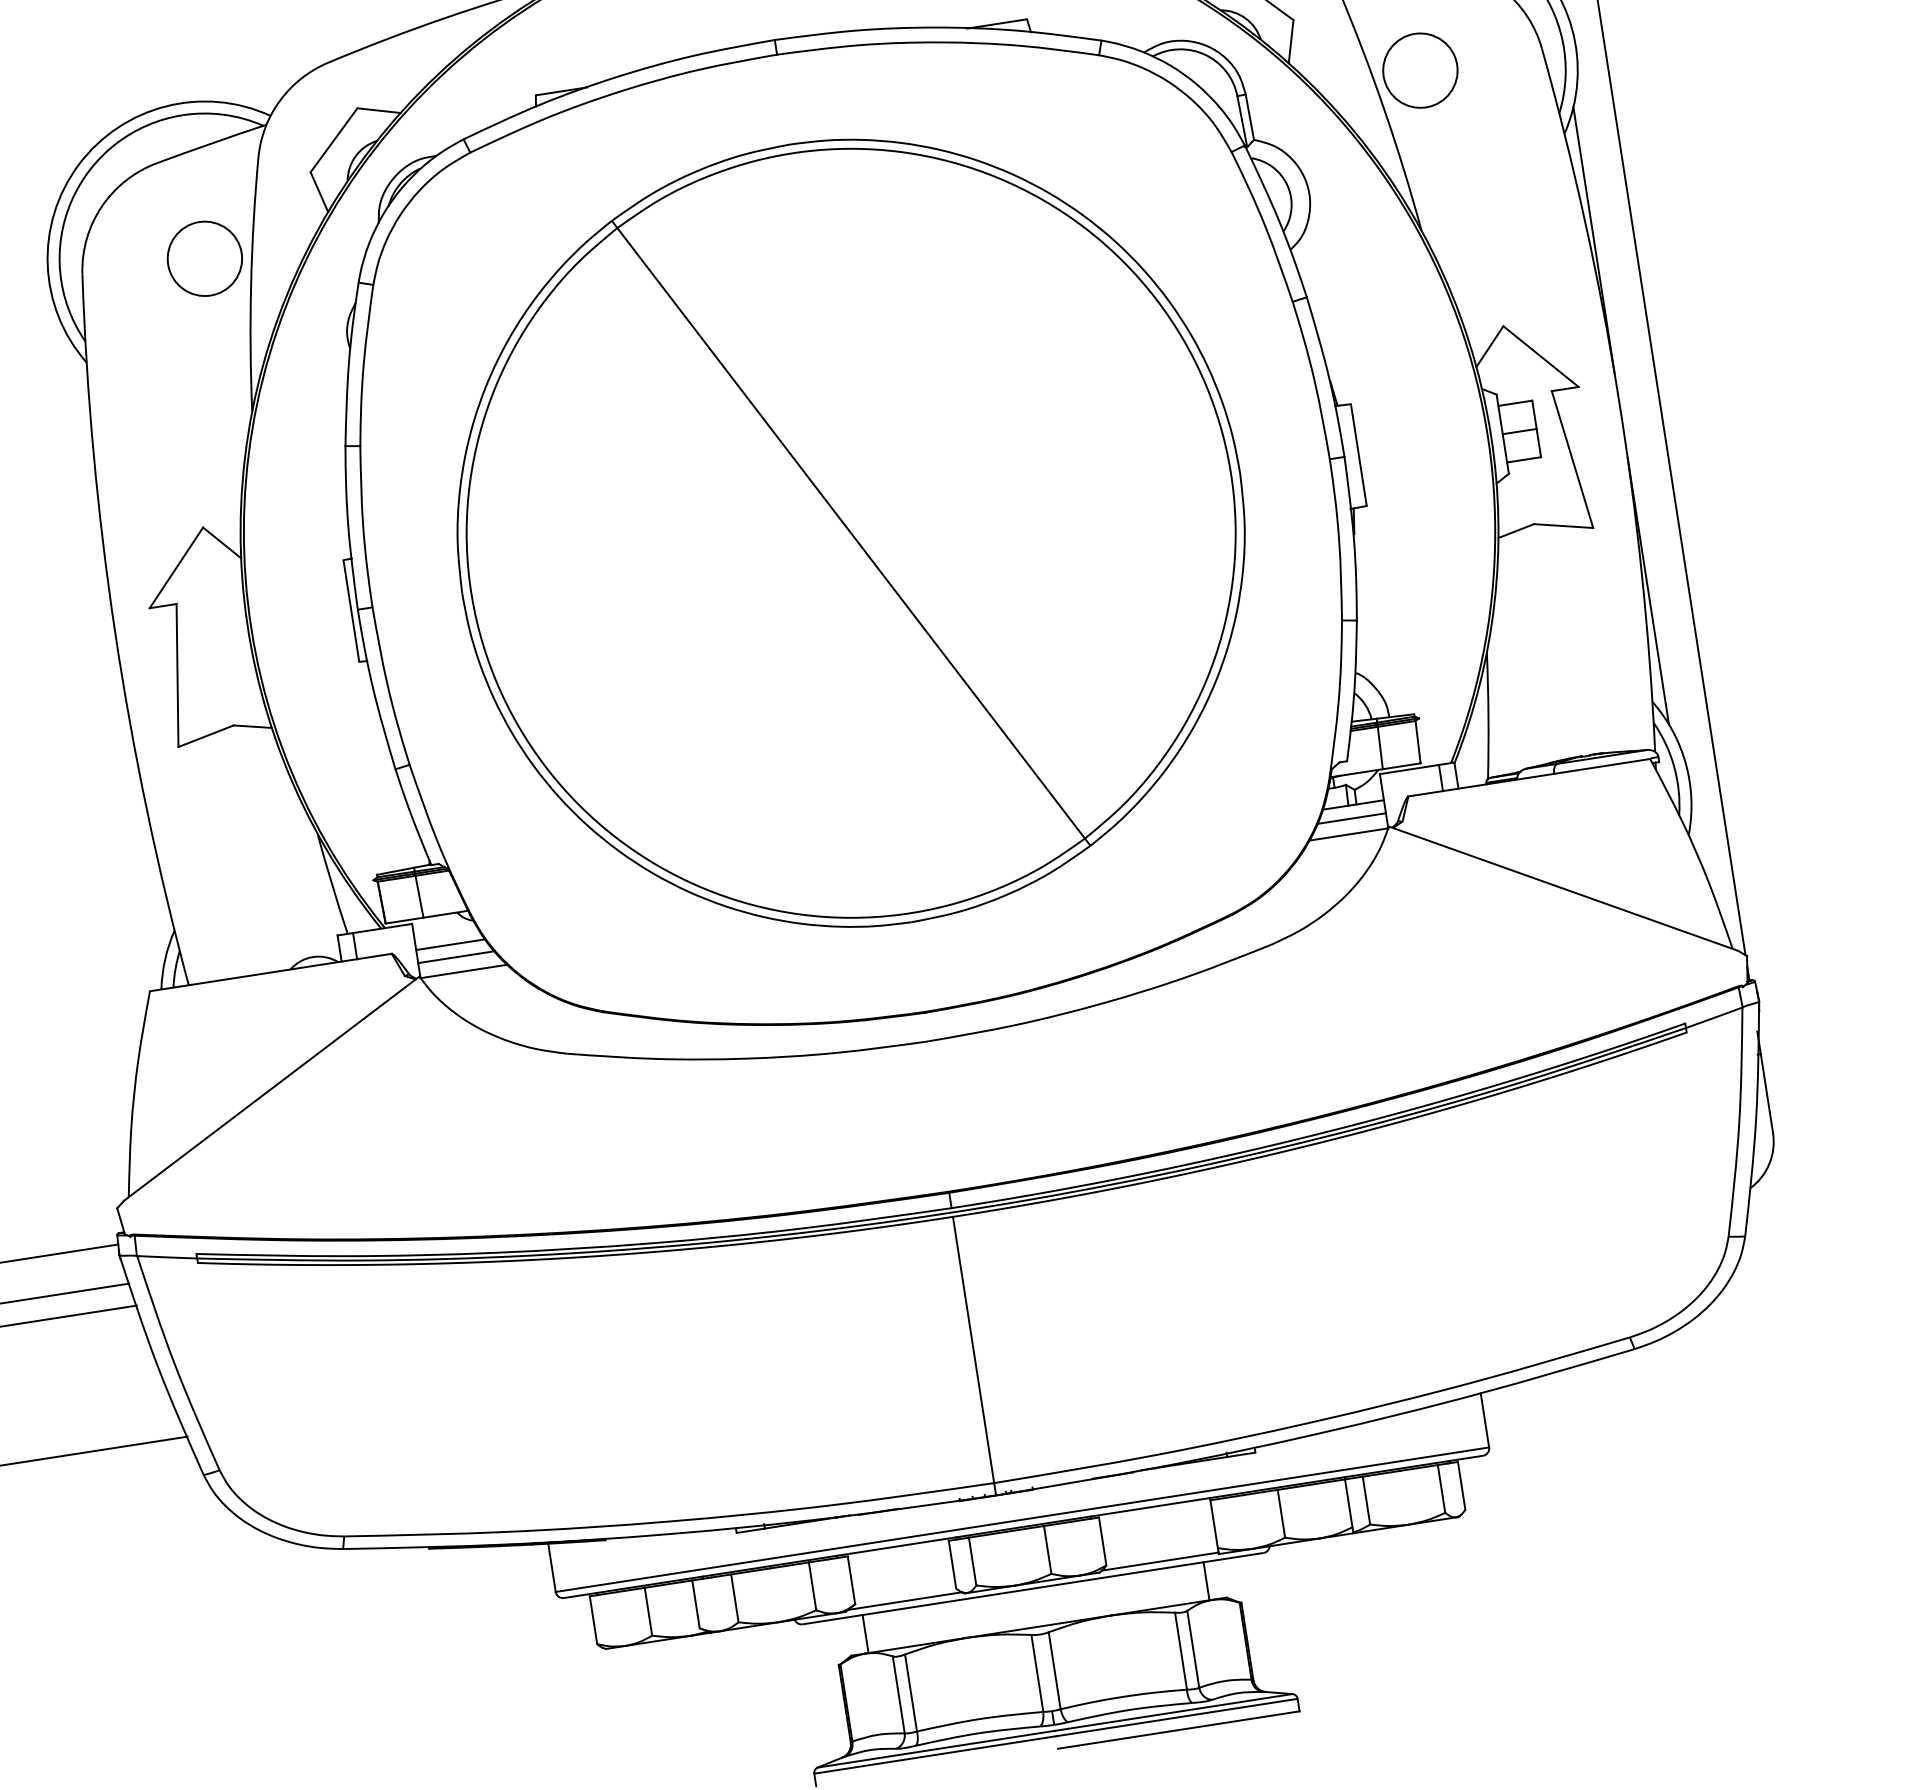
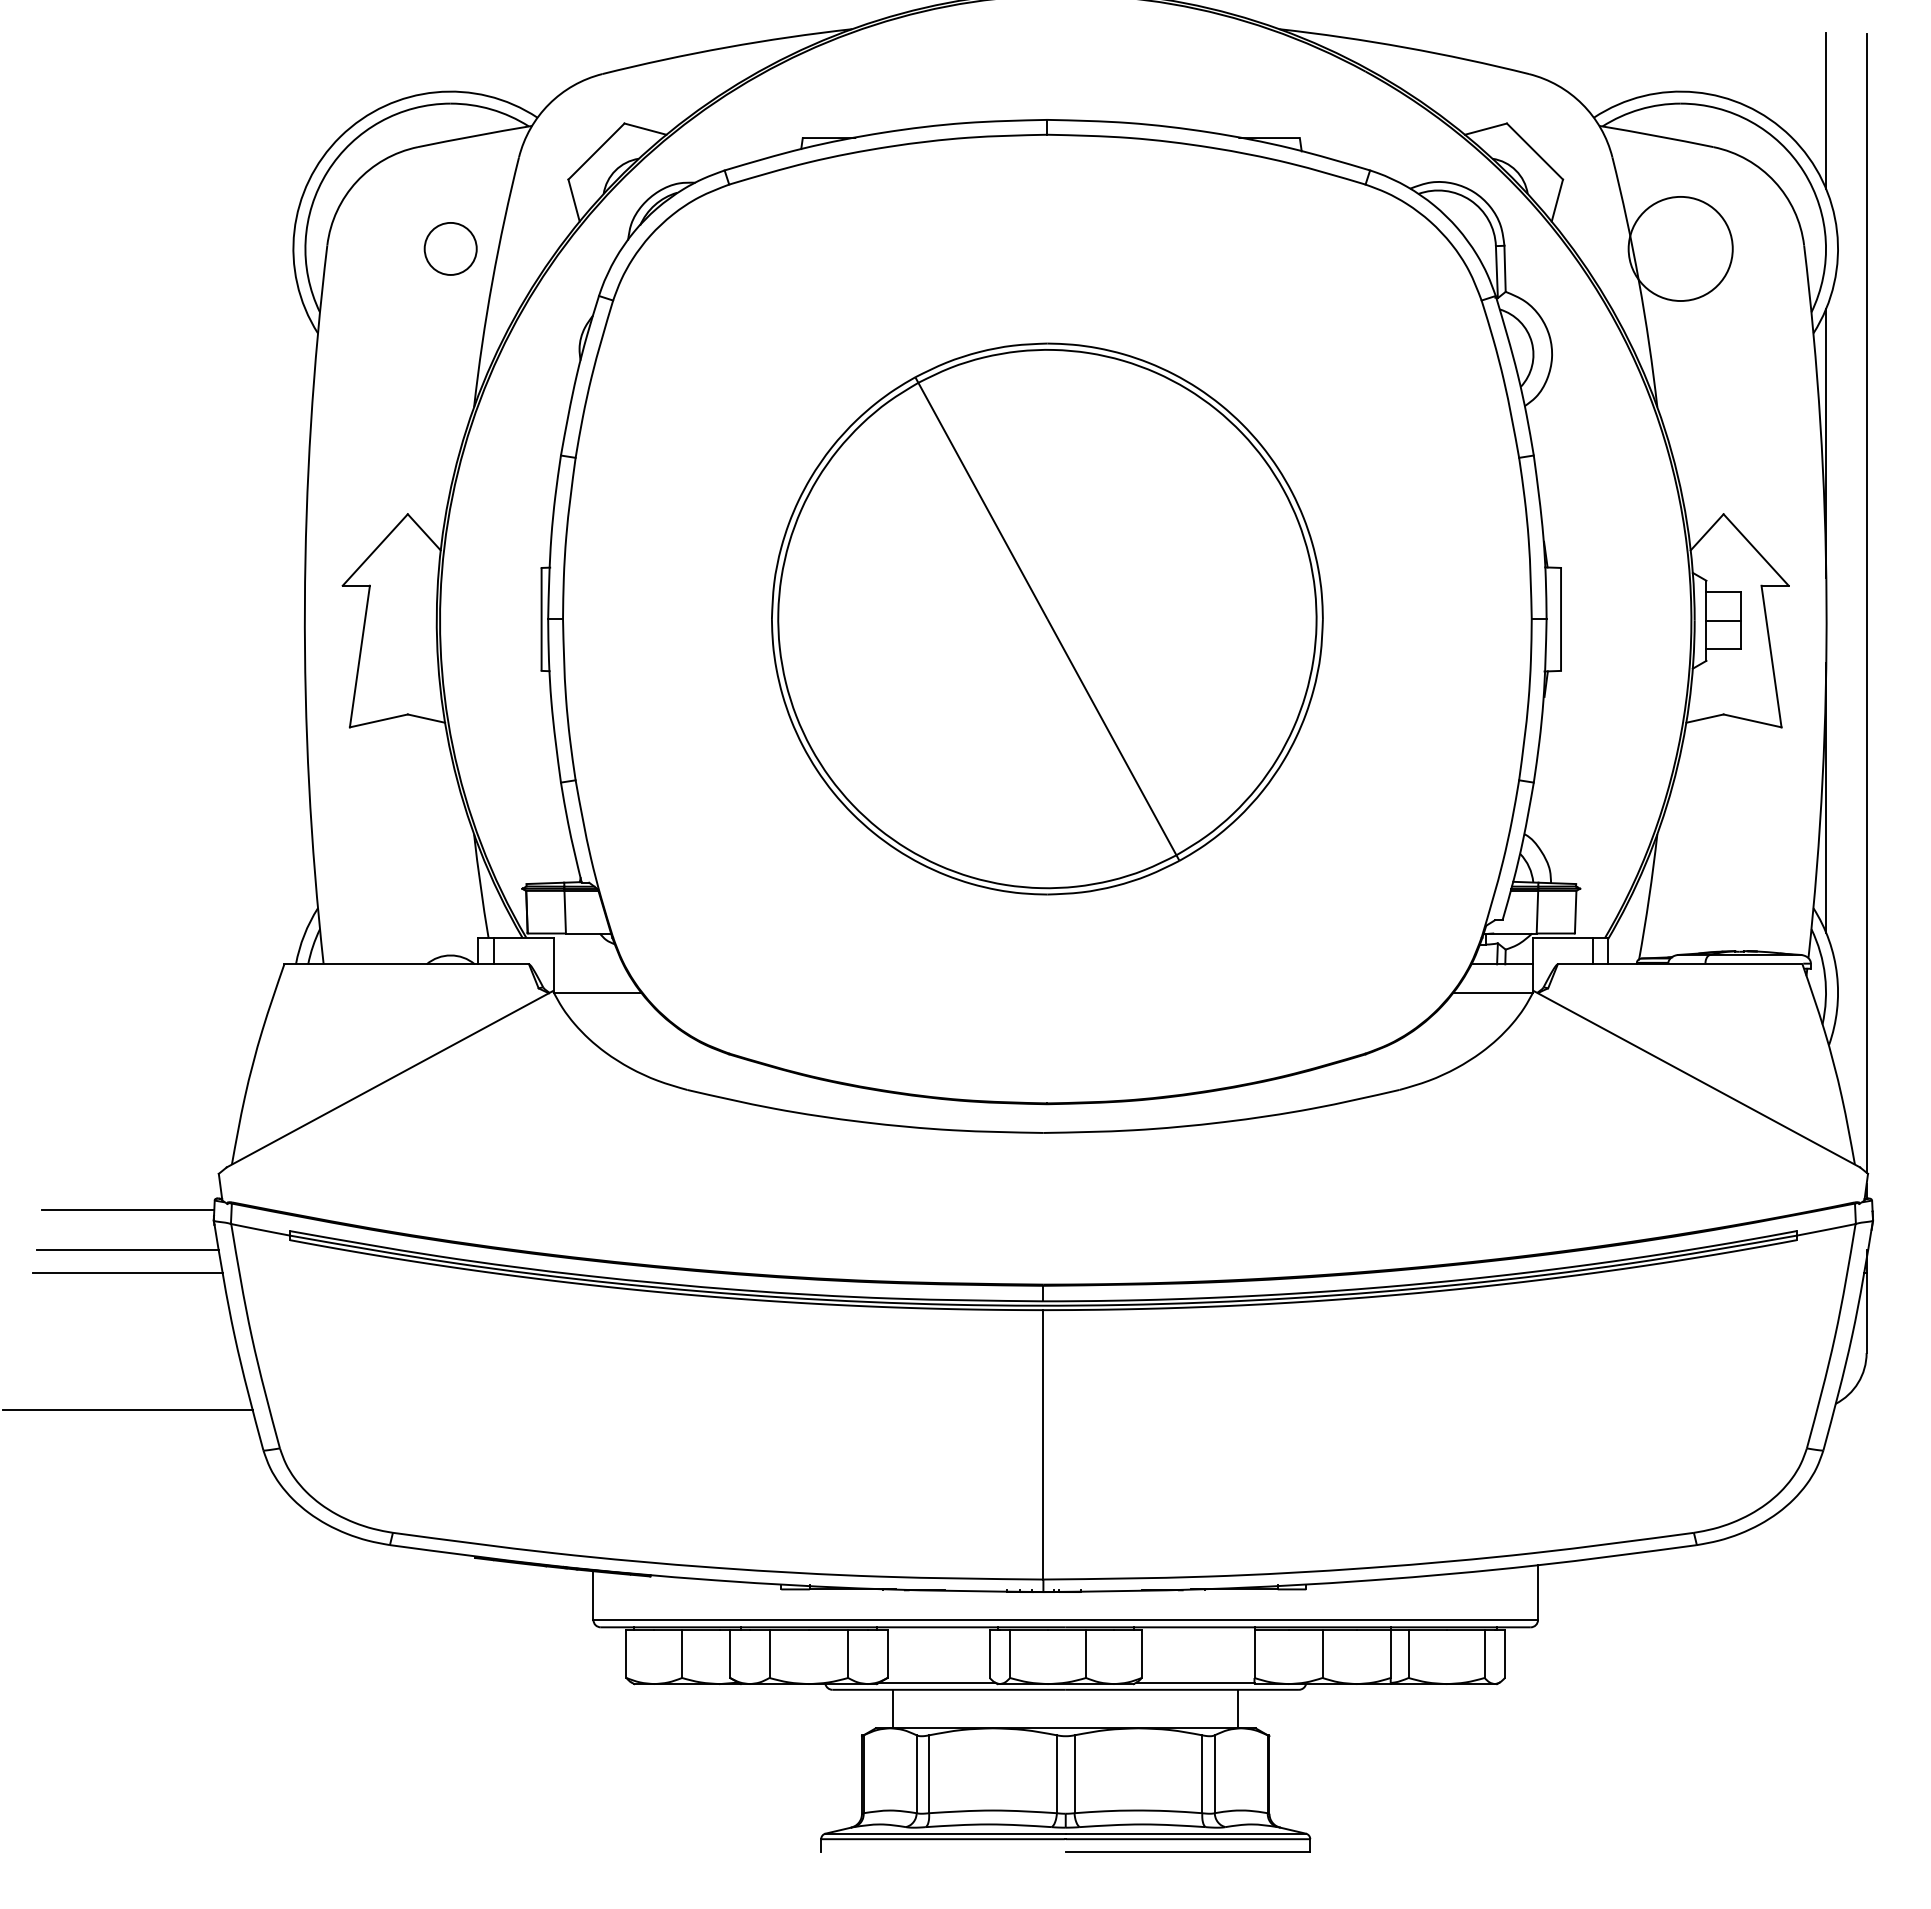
circle: (1420, 70) -> (1680, 248), size x1.4
circle: (204, 258) -> (450, 248), size x0.7
part: (851, 532) -> (1047, 618), size x0.7
line: (1351, 818) -> (1498, 977), removed
line: (450, 944) -> (588, 964), removed
line: (456, 957) -> (592, 977), removed

